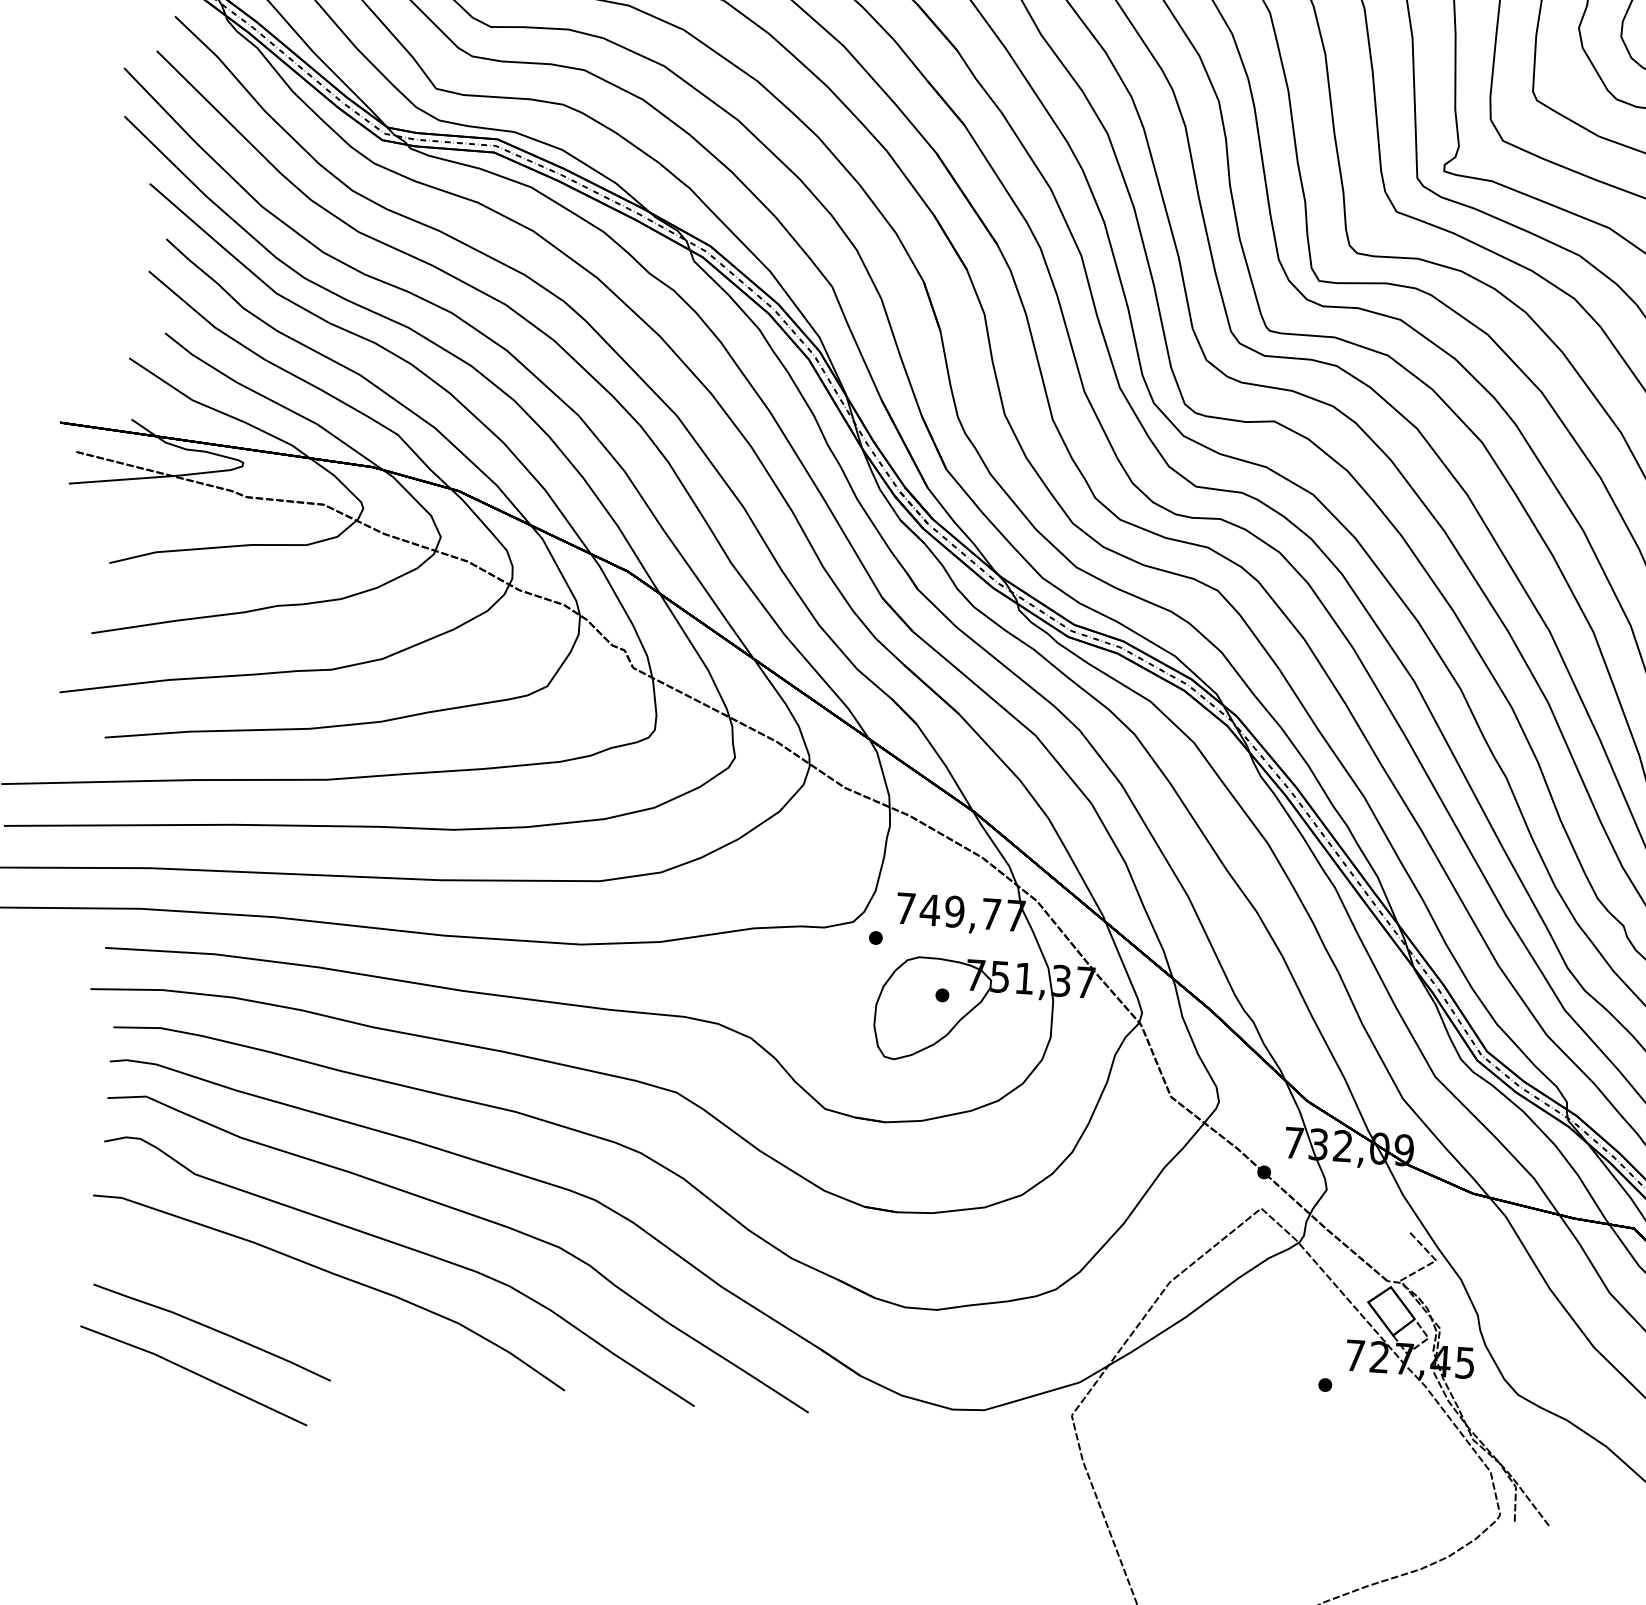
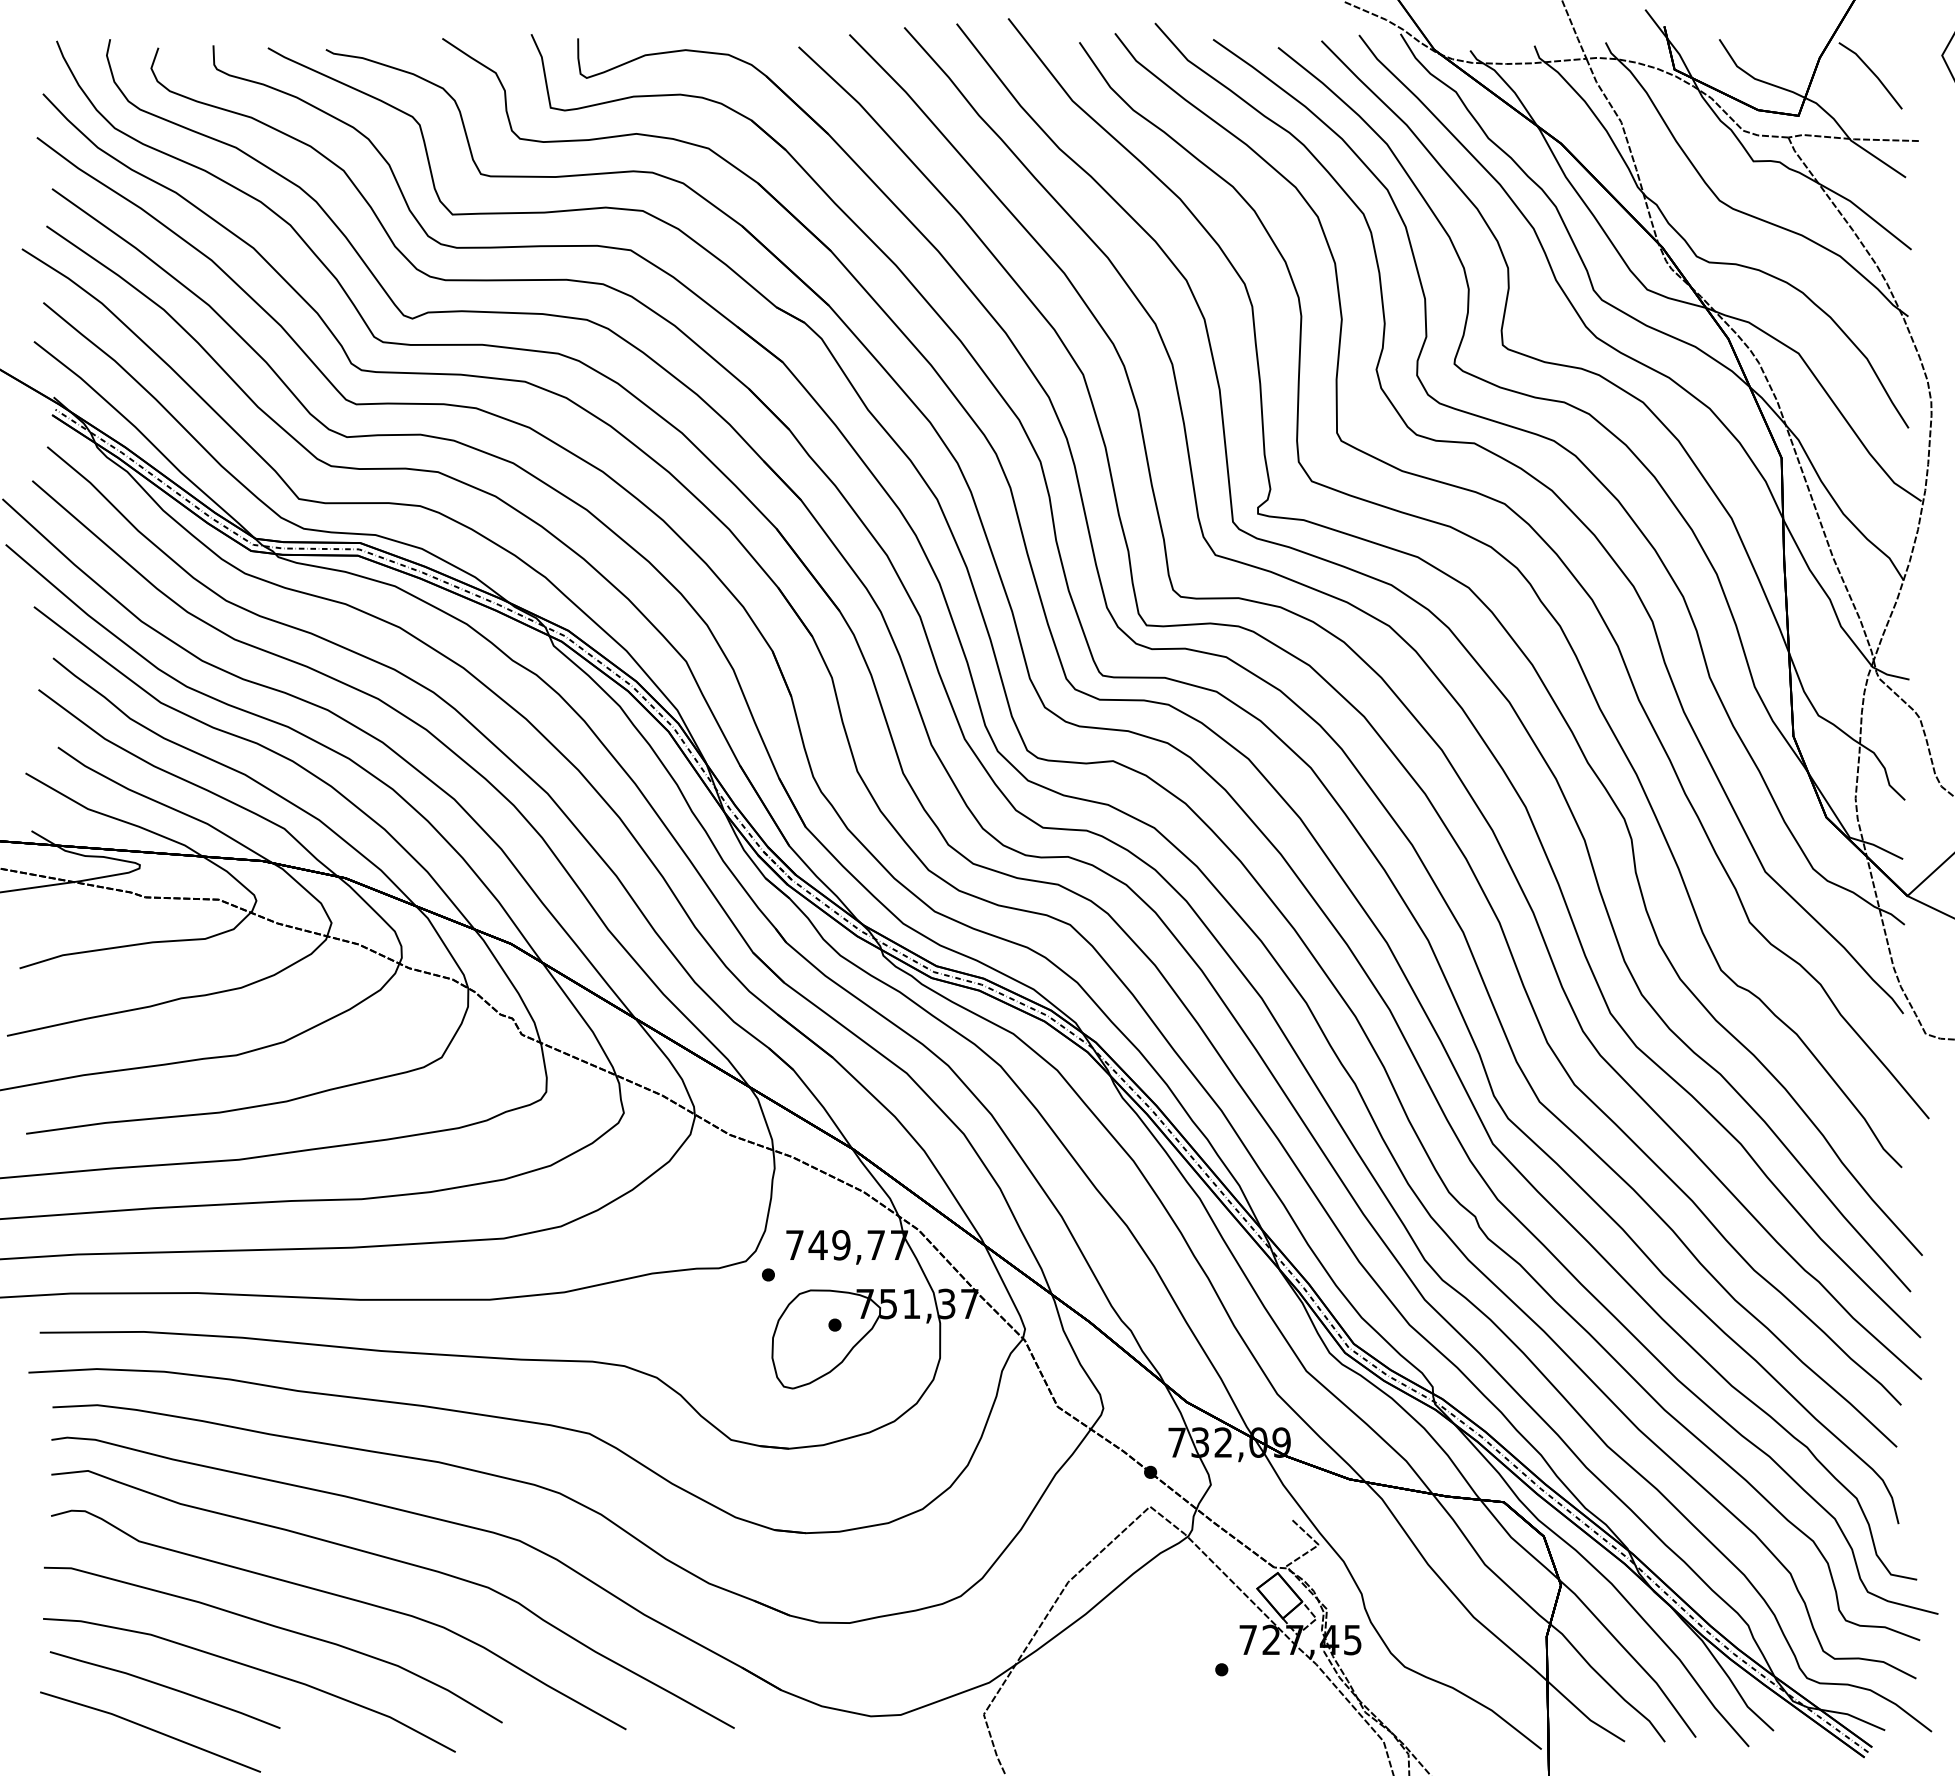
curve: (308, 1317) -> (255, 1669), added

